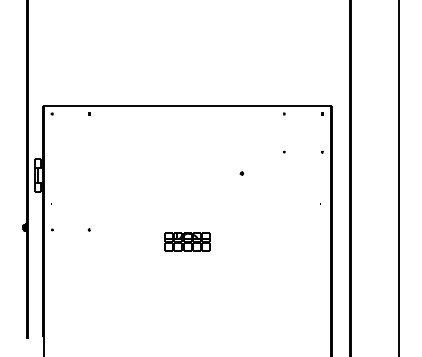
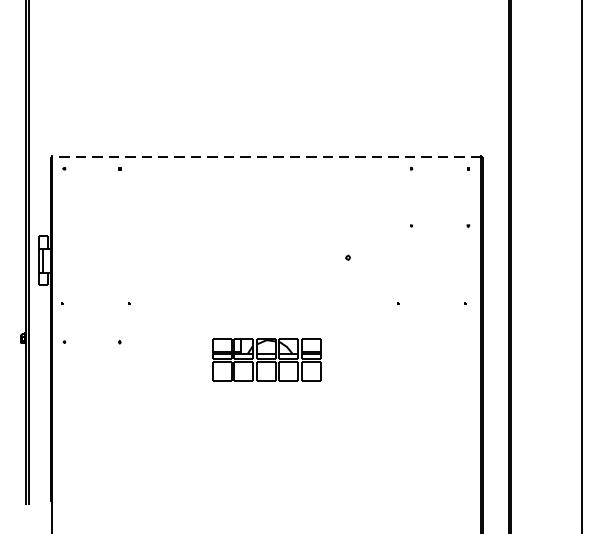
line: (187, 106) -> (266, 157), solid -> dashed
part: (187, 241) -> (266, 359), size x1.6

